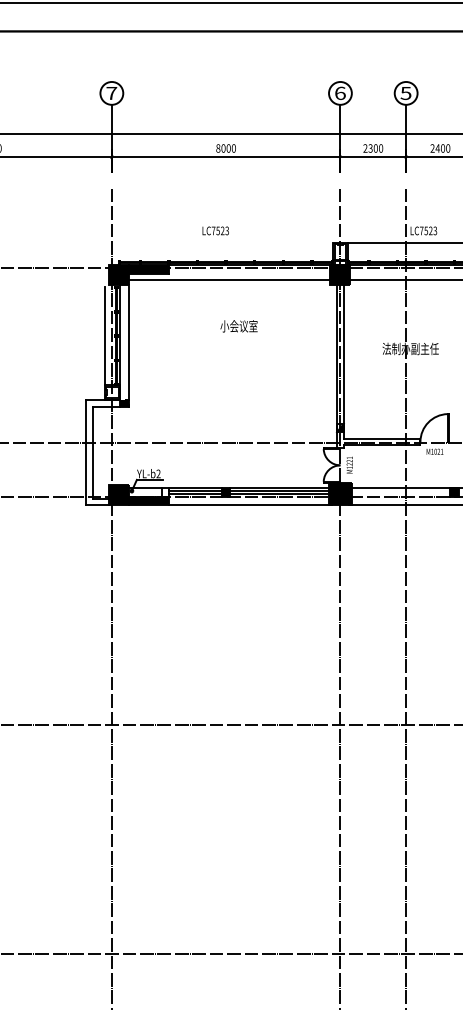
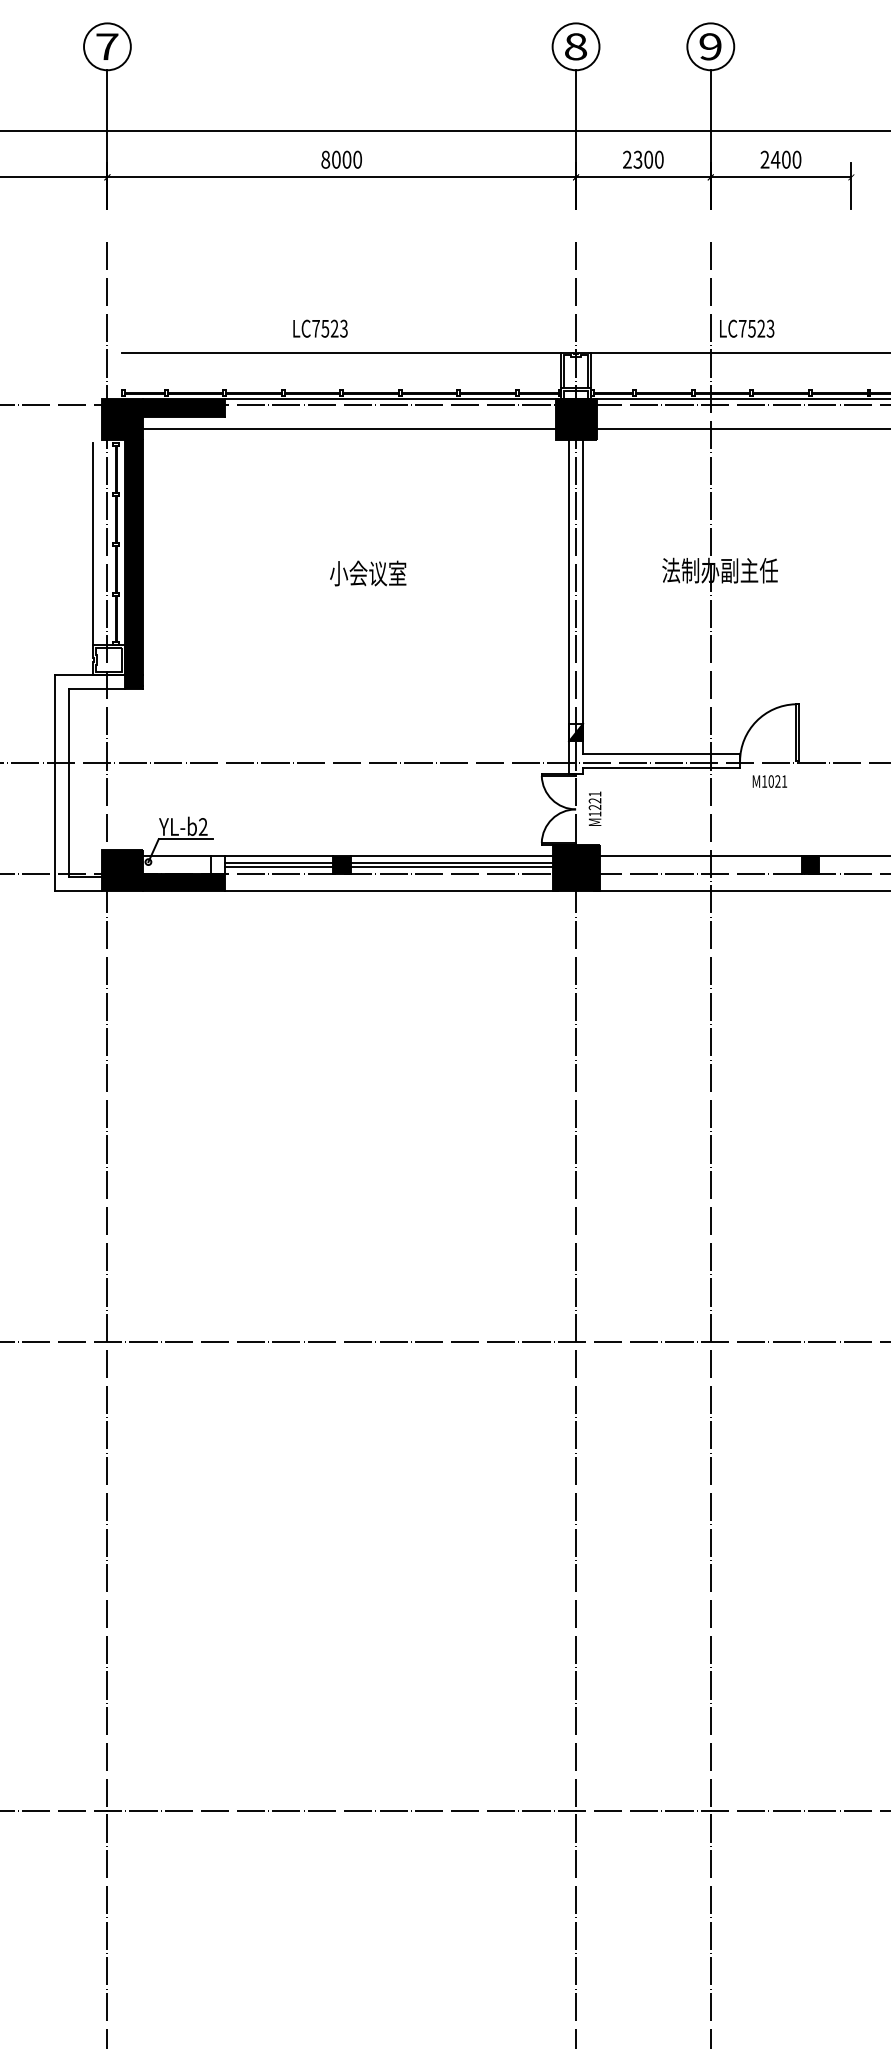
text: (340, 92) -> (576, 44), 6 -> 8
text: (405, 92) -> (709, 44), 5 -> 9
line: (226, 242) -> (342, 352), added
text: (238, 326) -> (367, 573), moved
fill: (124, 342) -> (133, 557), added

